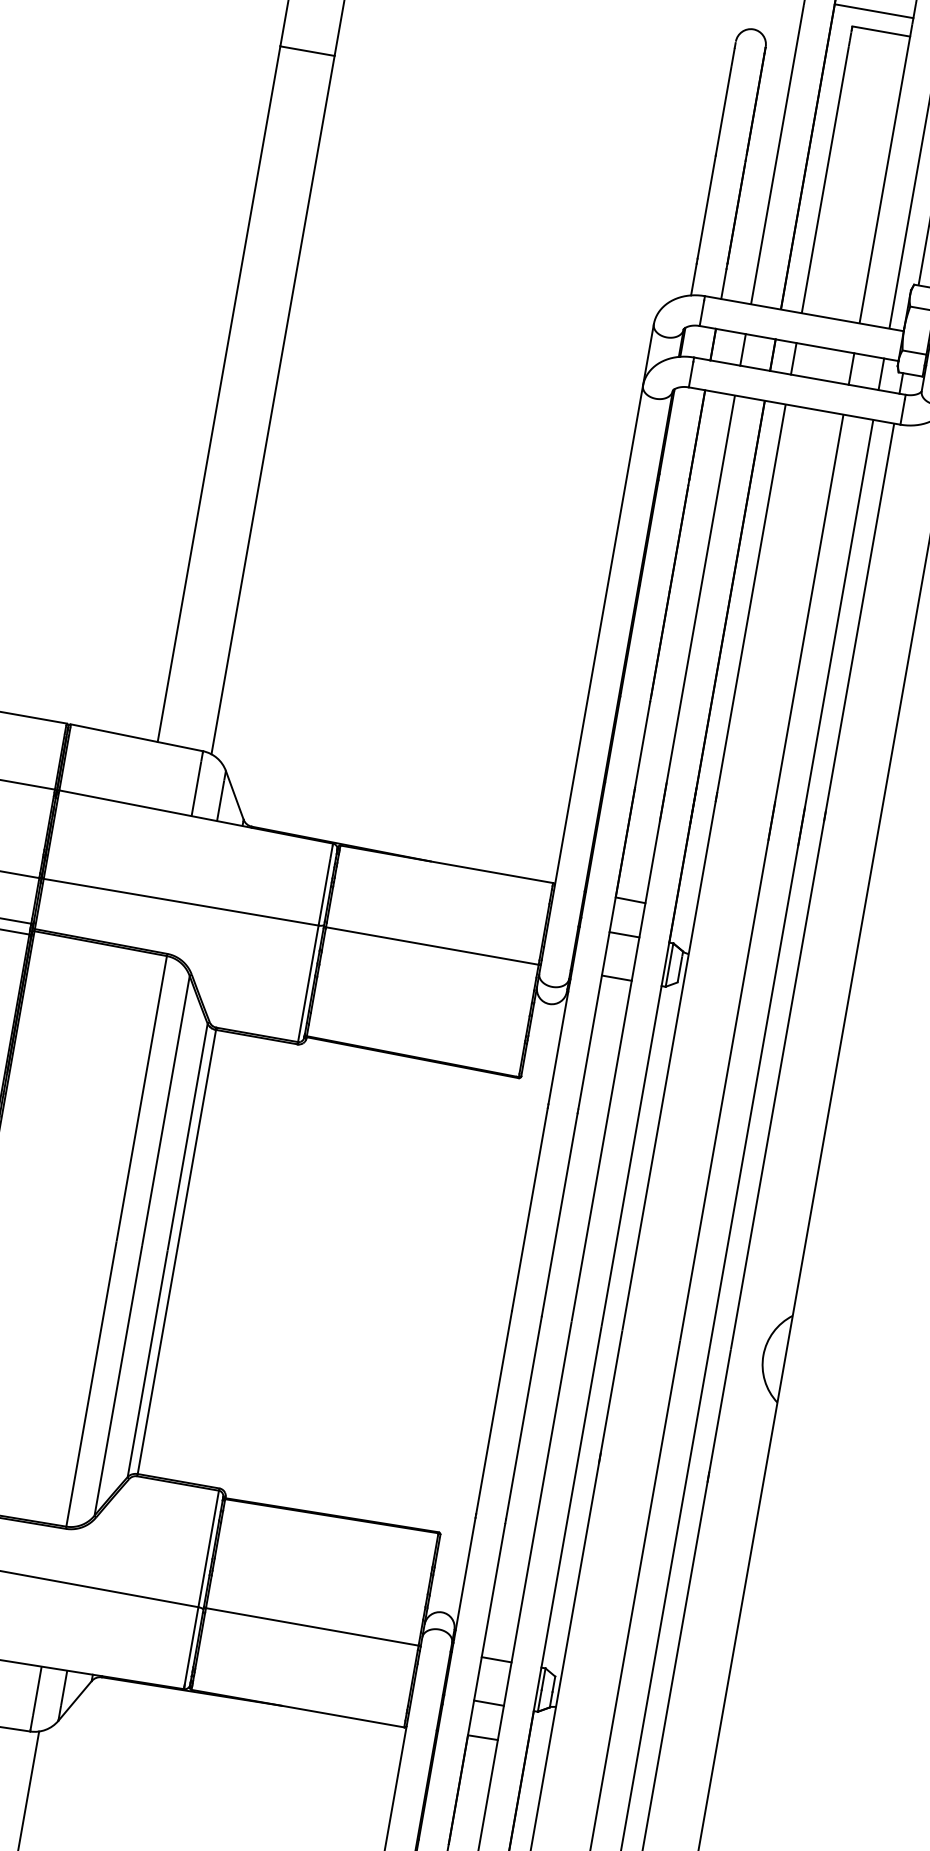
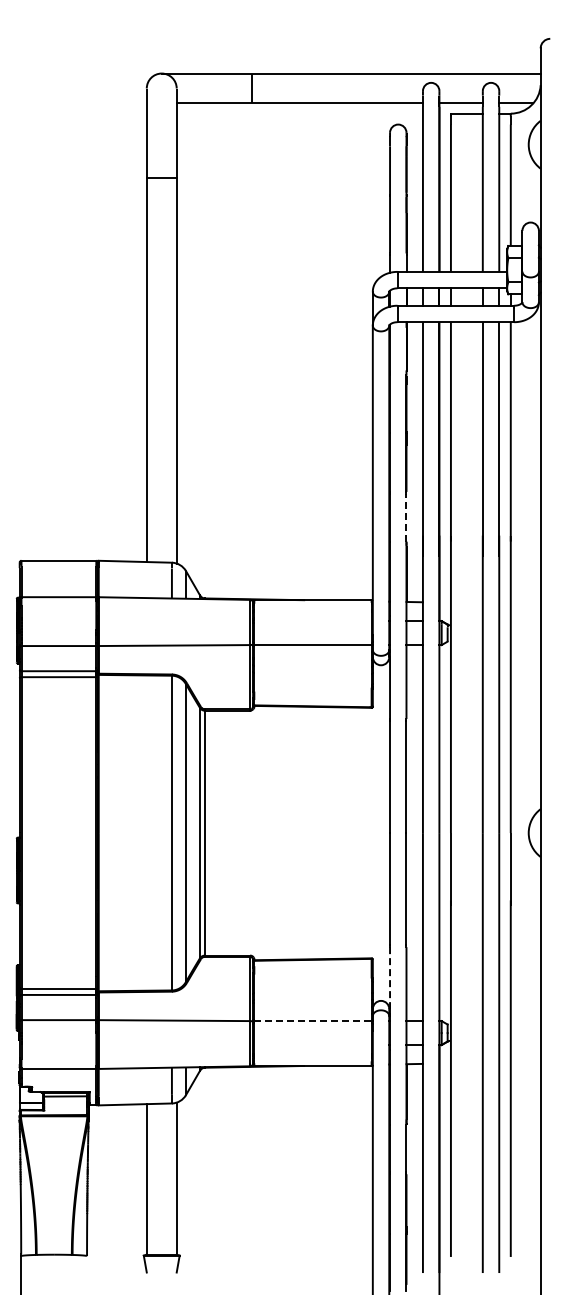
line: (642, 744) -> (406, 517), solid -> dashed
line: (466, 1574) -> (390, 978), solid -> dashed
line: (311, 1626) -> (312, 1020), solid -> dashed

